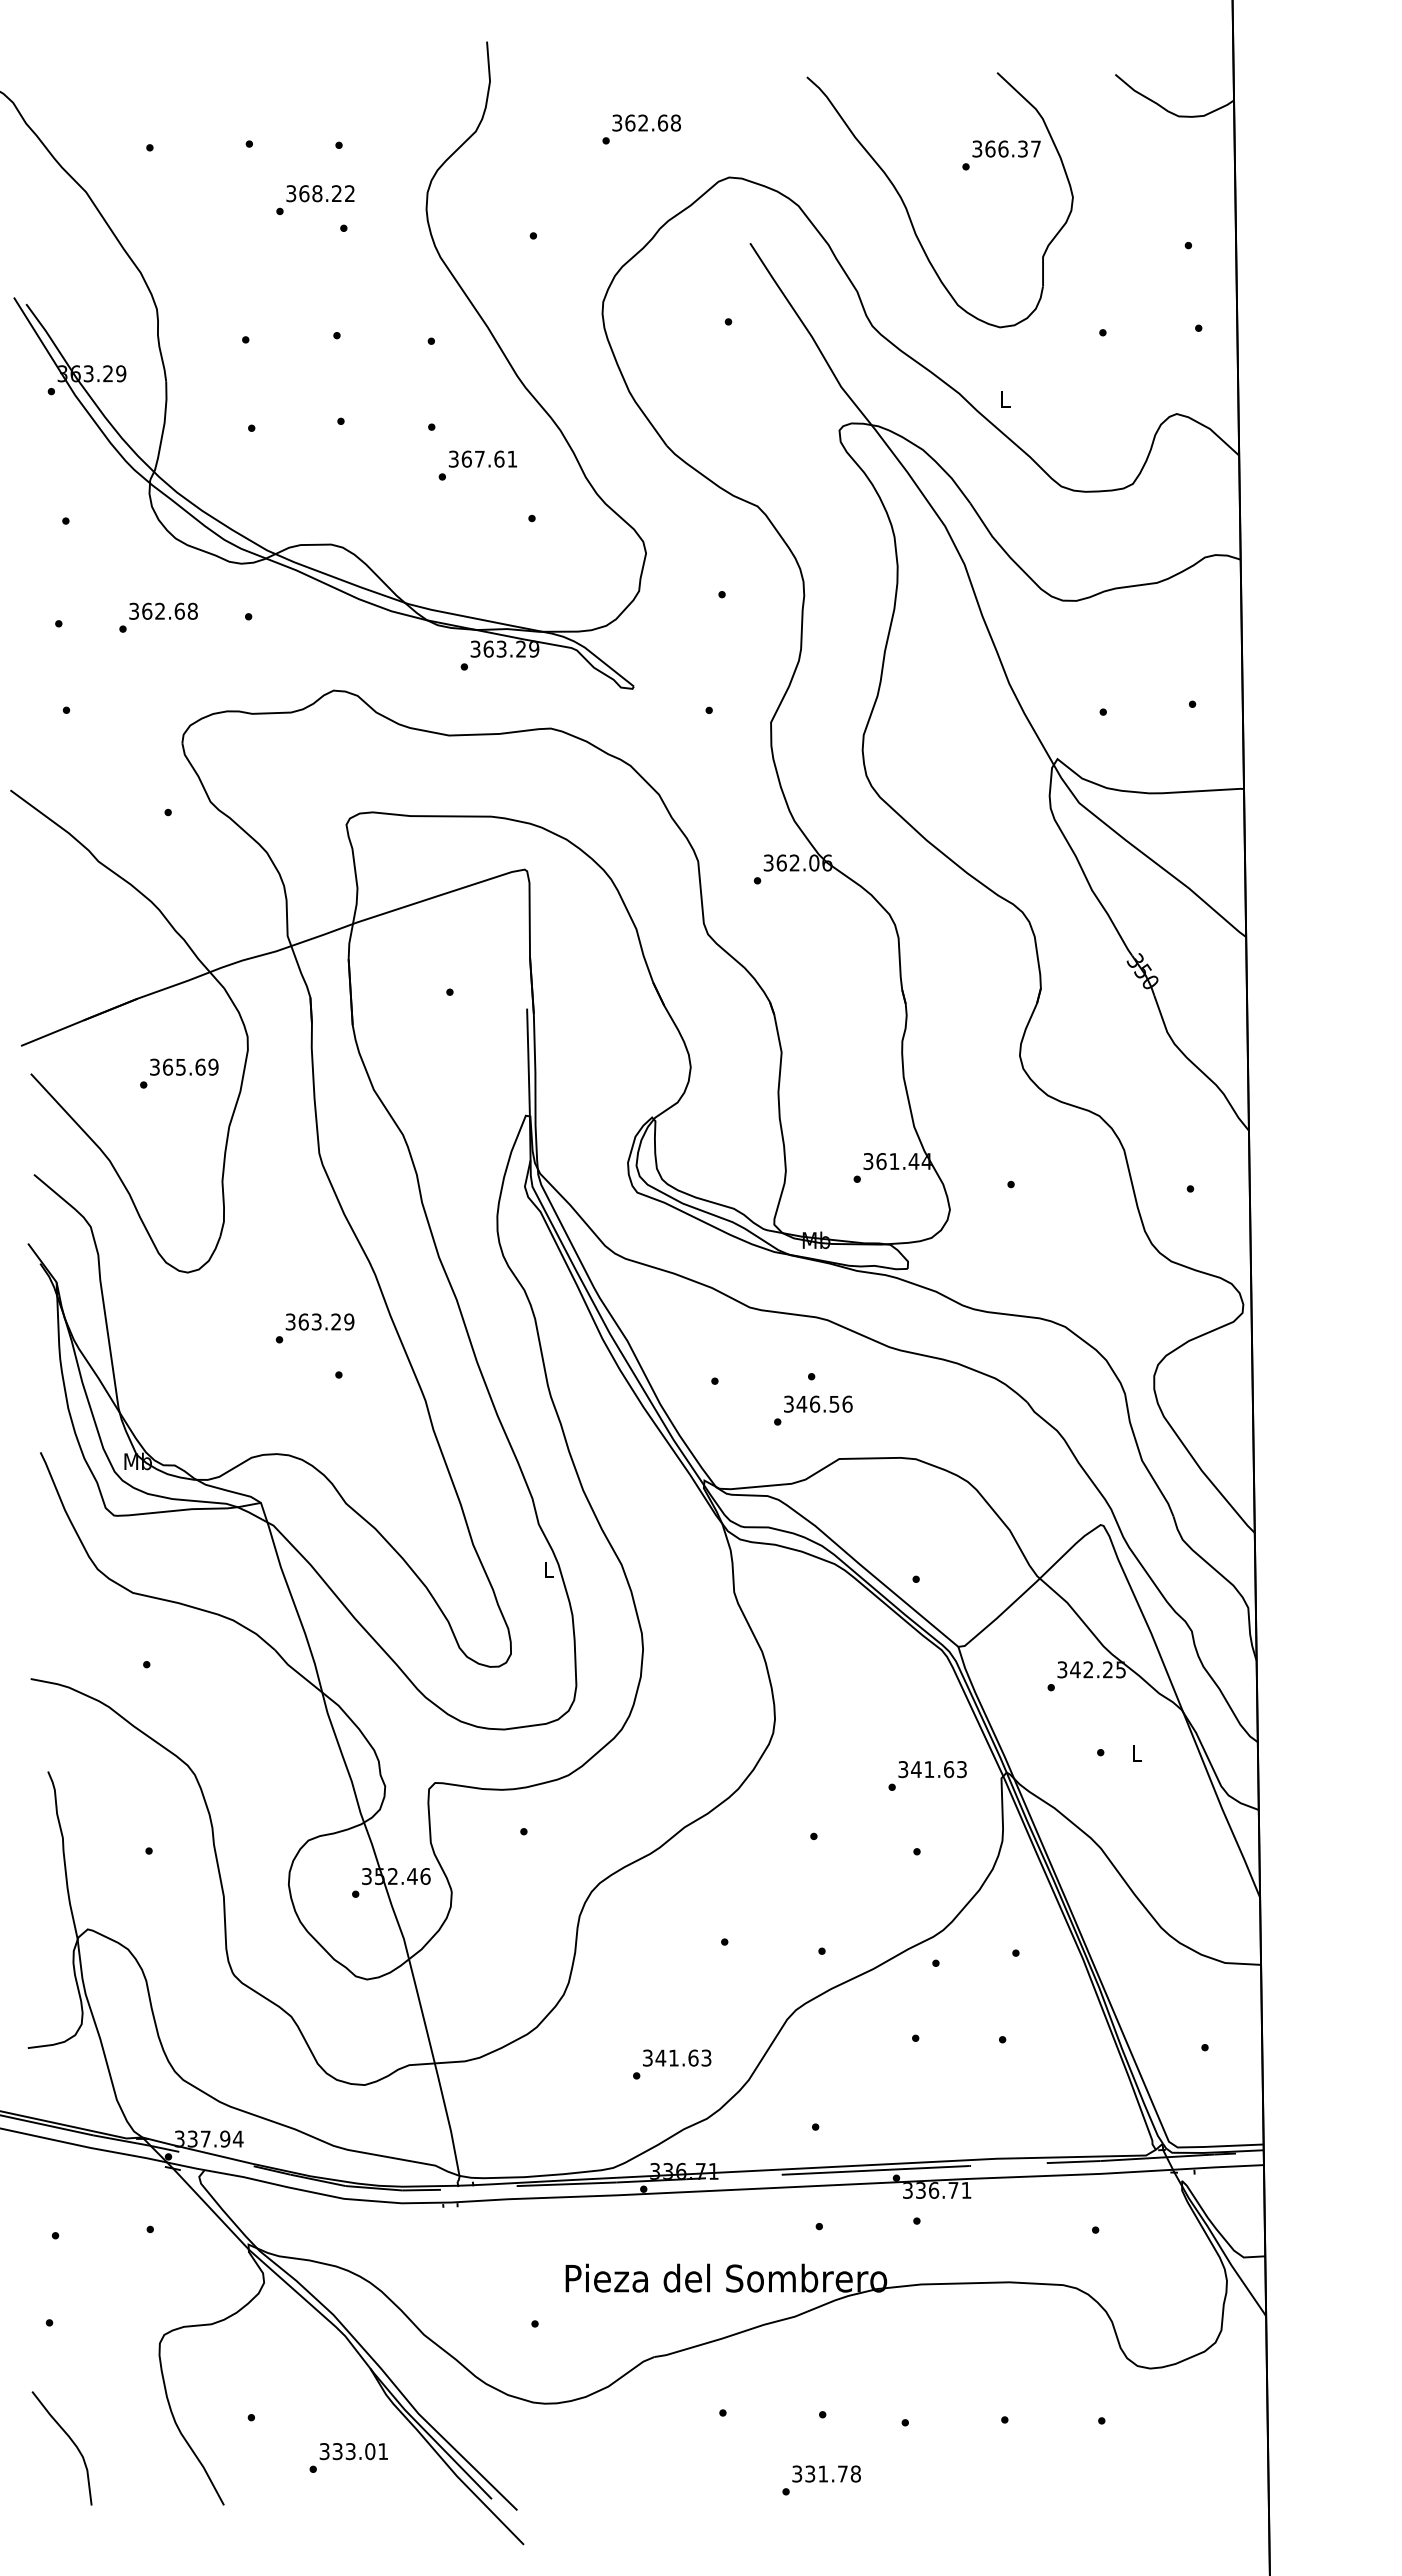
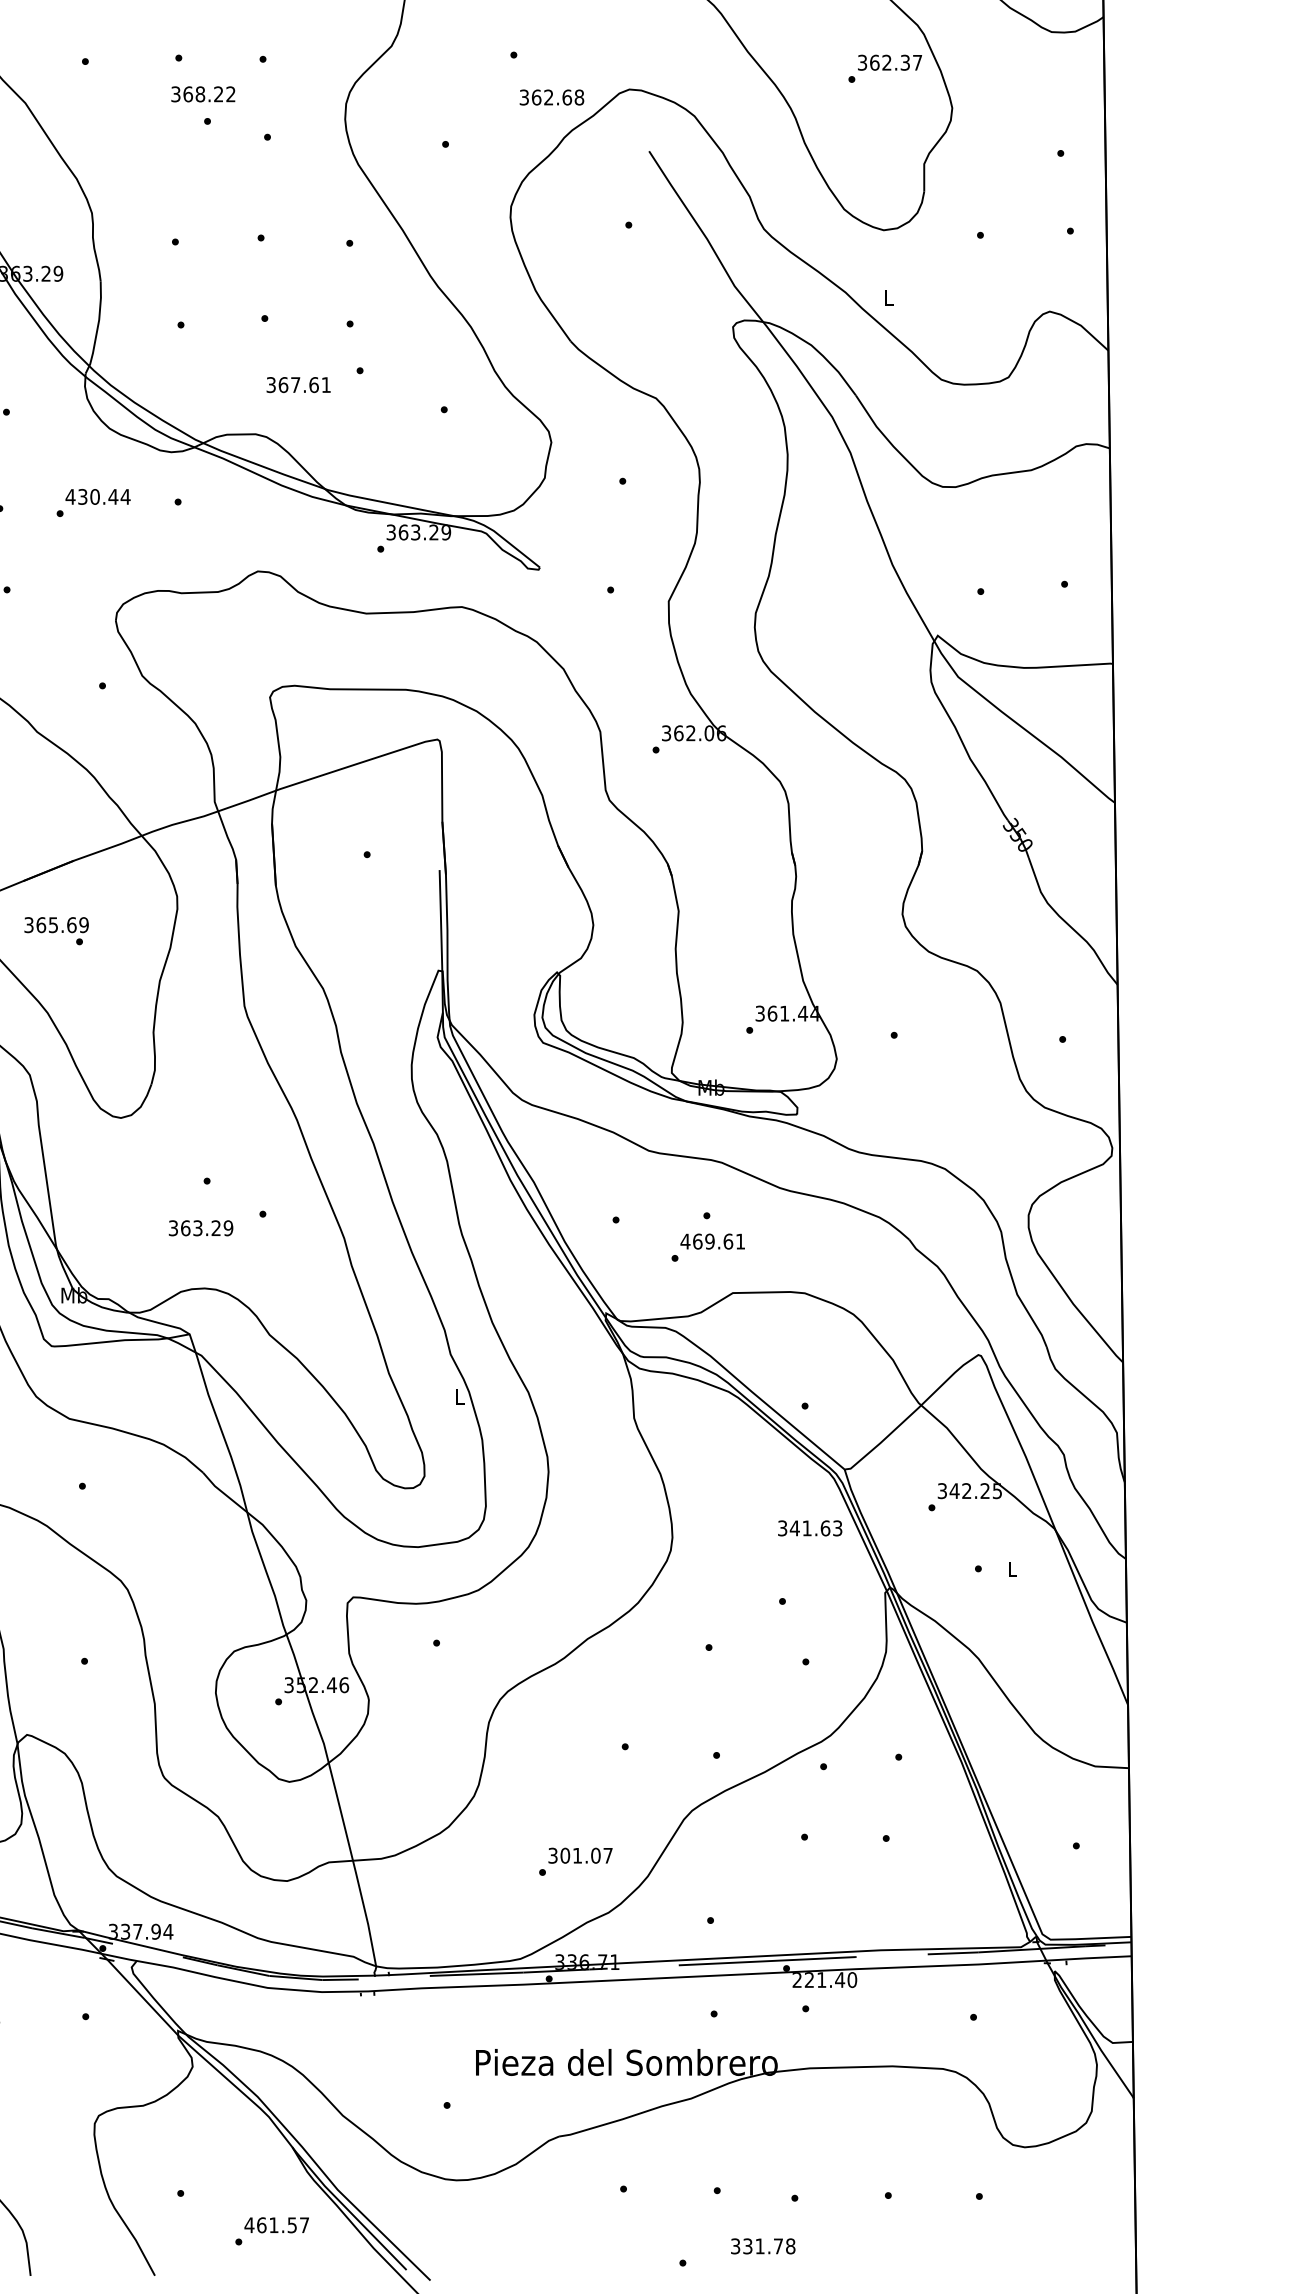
text: (646, 122) -> (551, 97), moved
text: (1003, 148) -> (887, 62), 366.37 -> 362.37
text: (320, 193) -> (203, 94), moved
text: (482, 458) -> (298, 384), moved
text: (163, 610) -> (98, 496), 362.68 -> 430.44
text: (184, 1066) -> (56, 924), moved
text: (319, 1321) -> (200, 1227), moved
text: (817, 1403) -> (712, 1240), 346.56 -> 469.61
text: (932, 1769) -> (810, 1528), moved
text: (683, 2057) -> (586, 1855), 341.63 -> 301.07
text: (937, 2189) -> (825, 1979), 336.71 -> 221.40
text: (353, 2451) -> (276, 2225), 333.01 -> 461.57
text: (826, 2473) -> (763, 2245), moved

